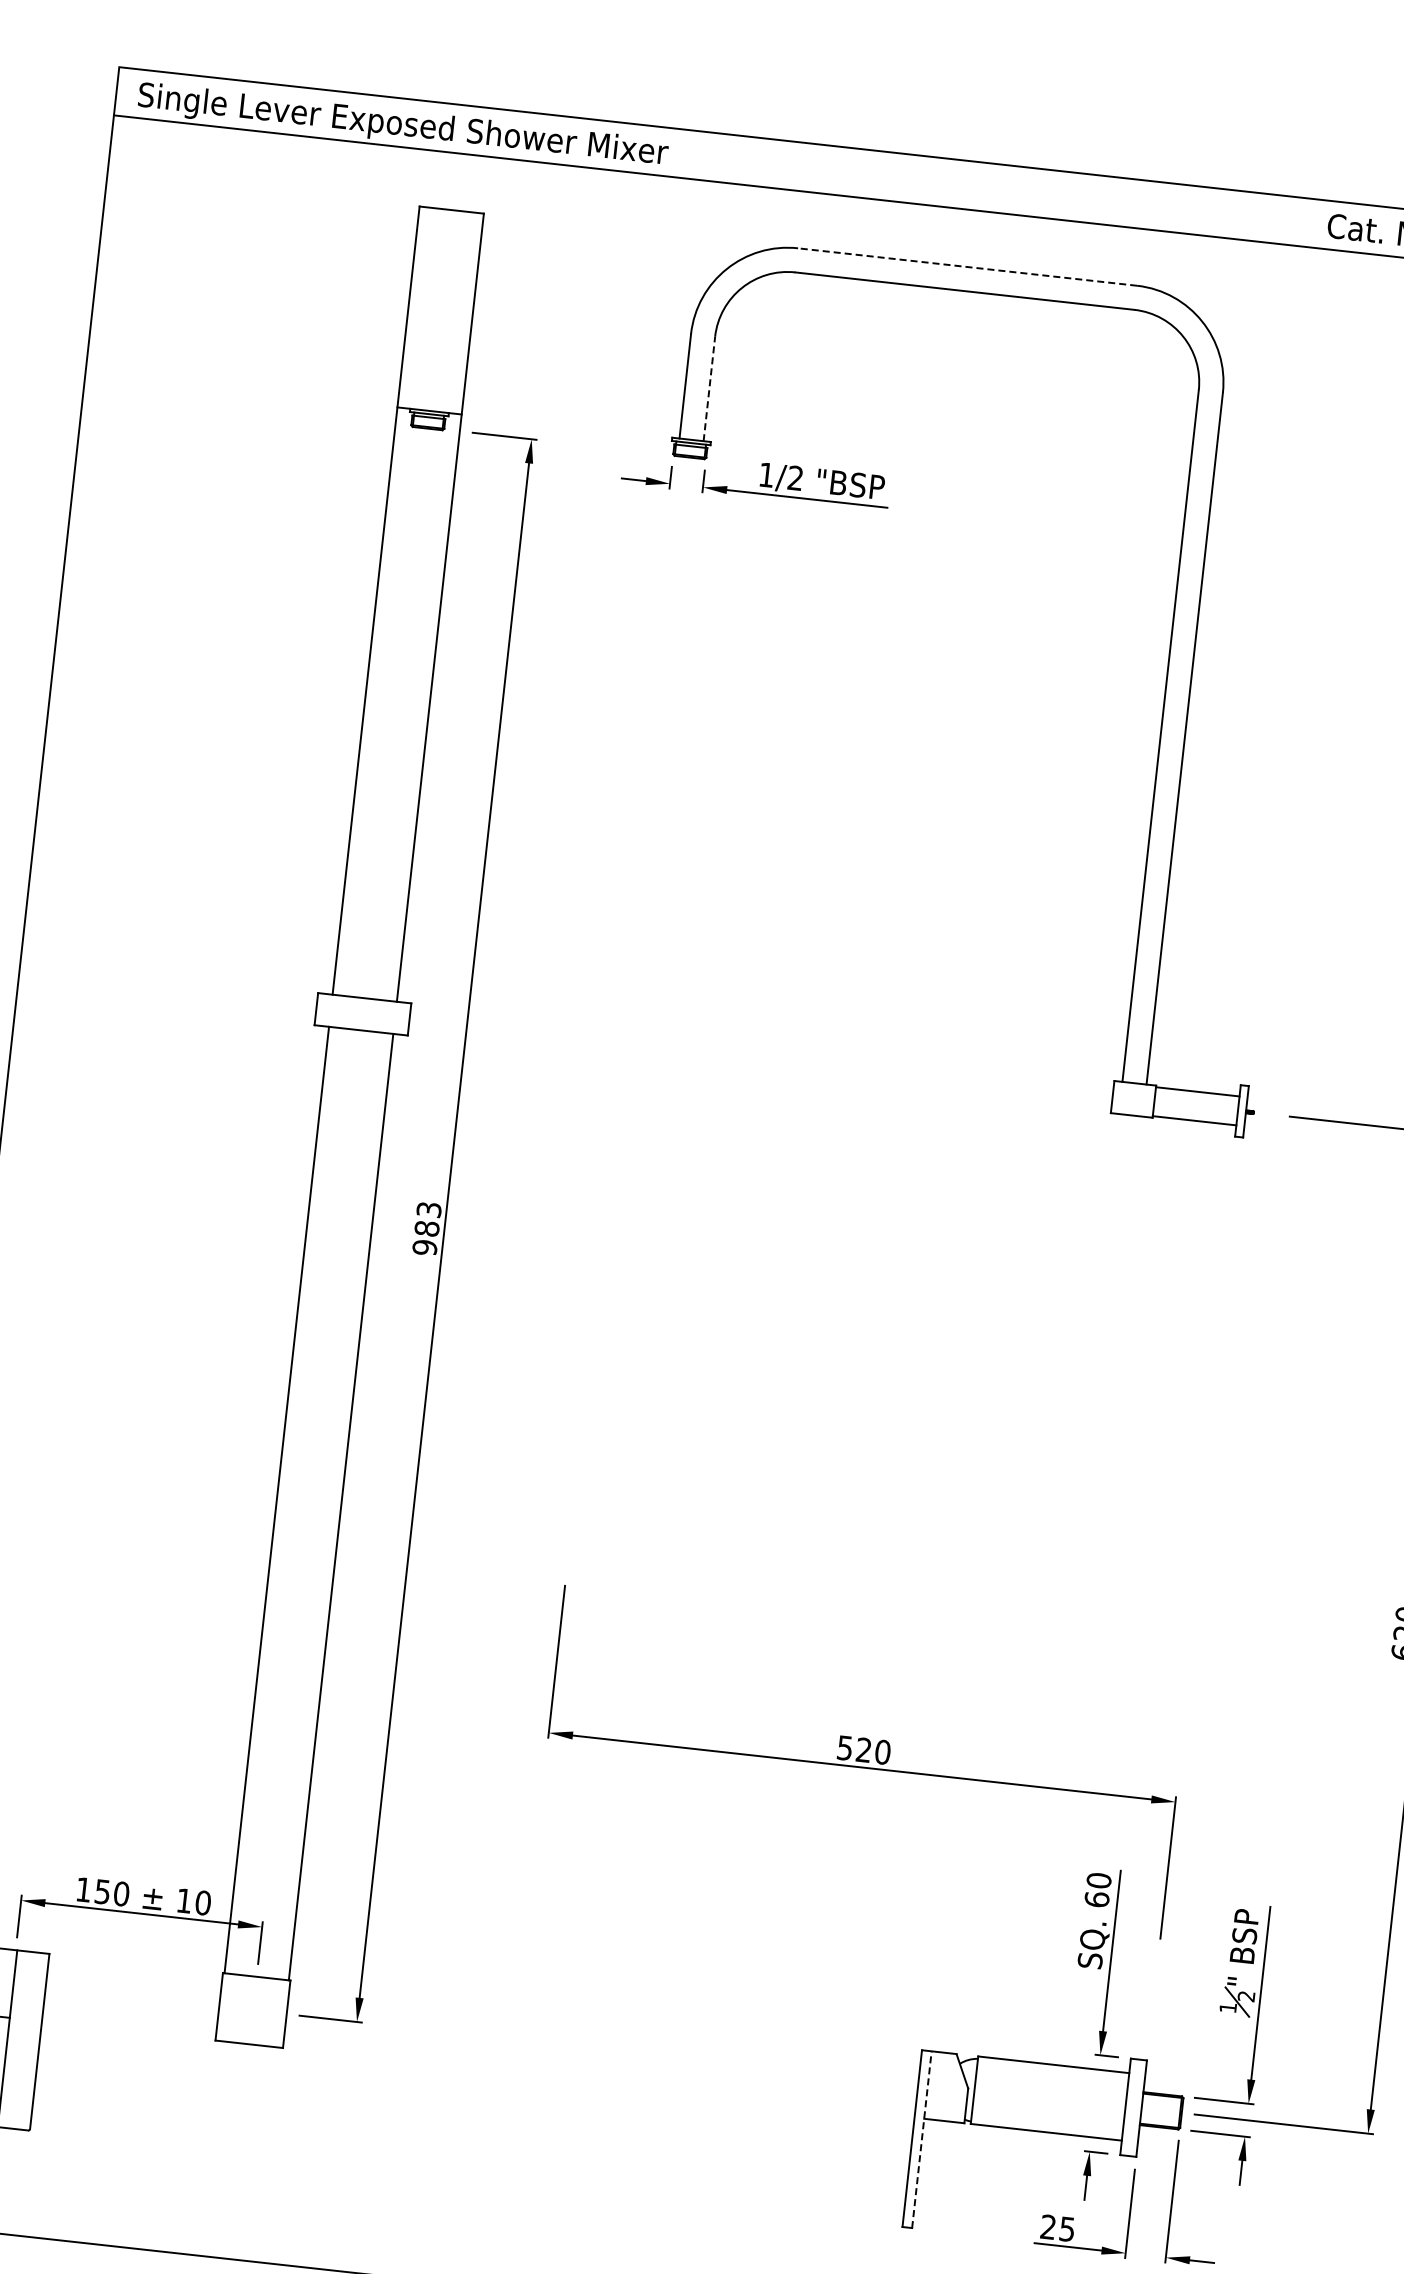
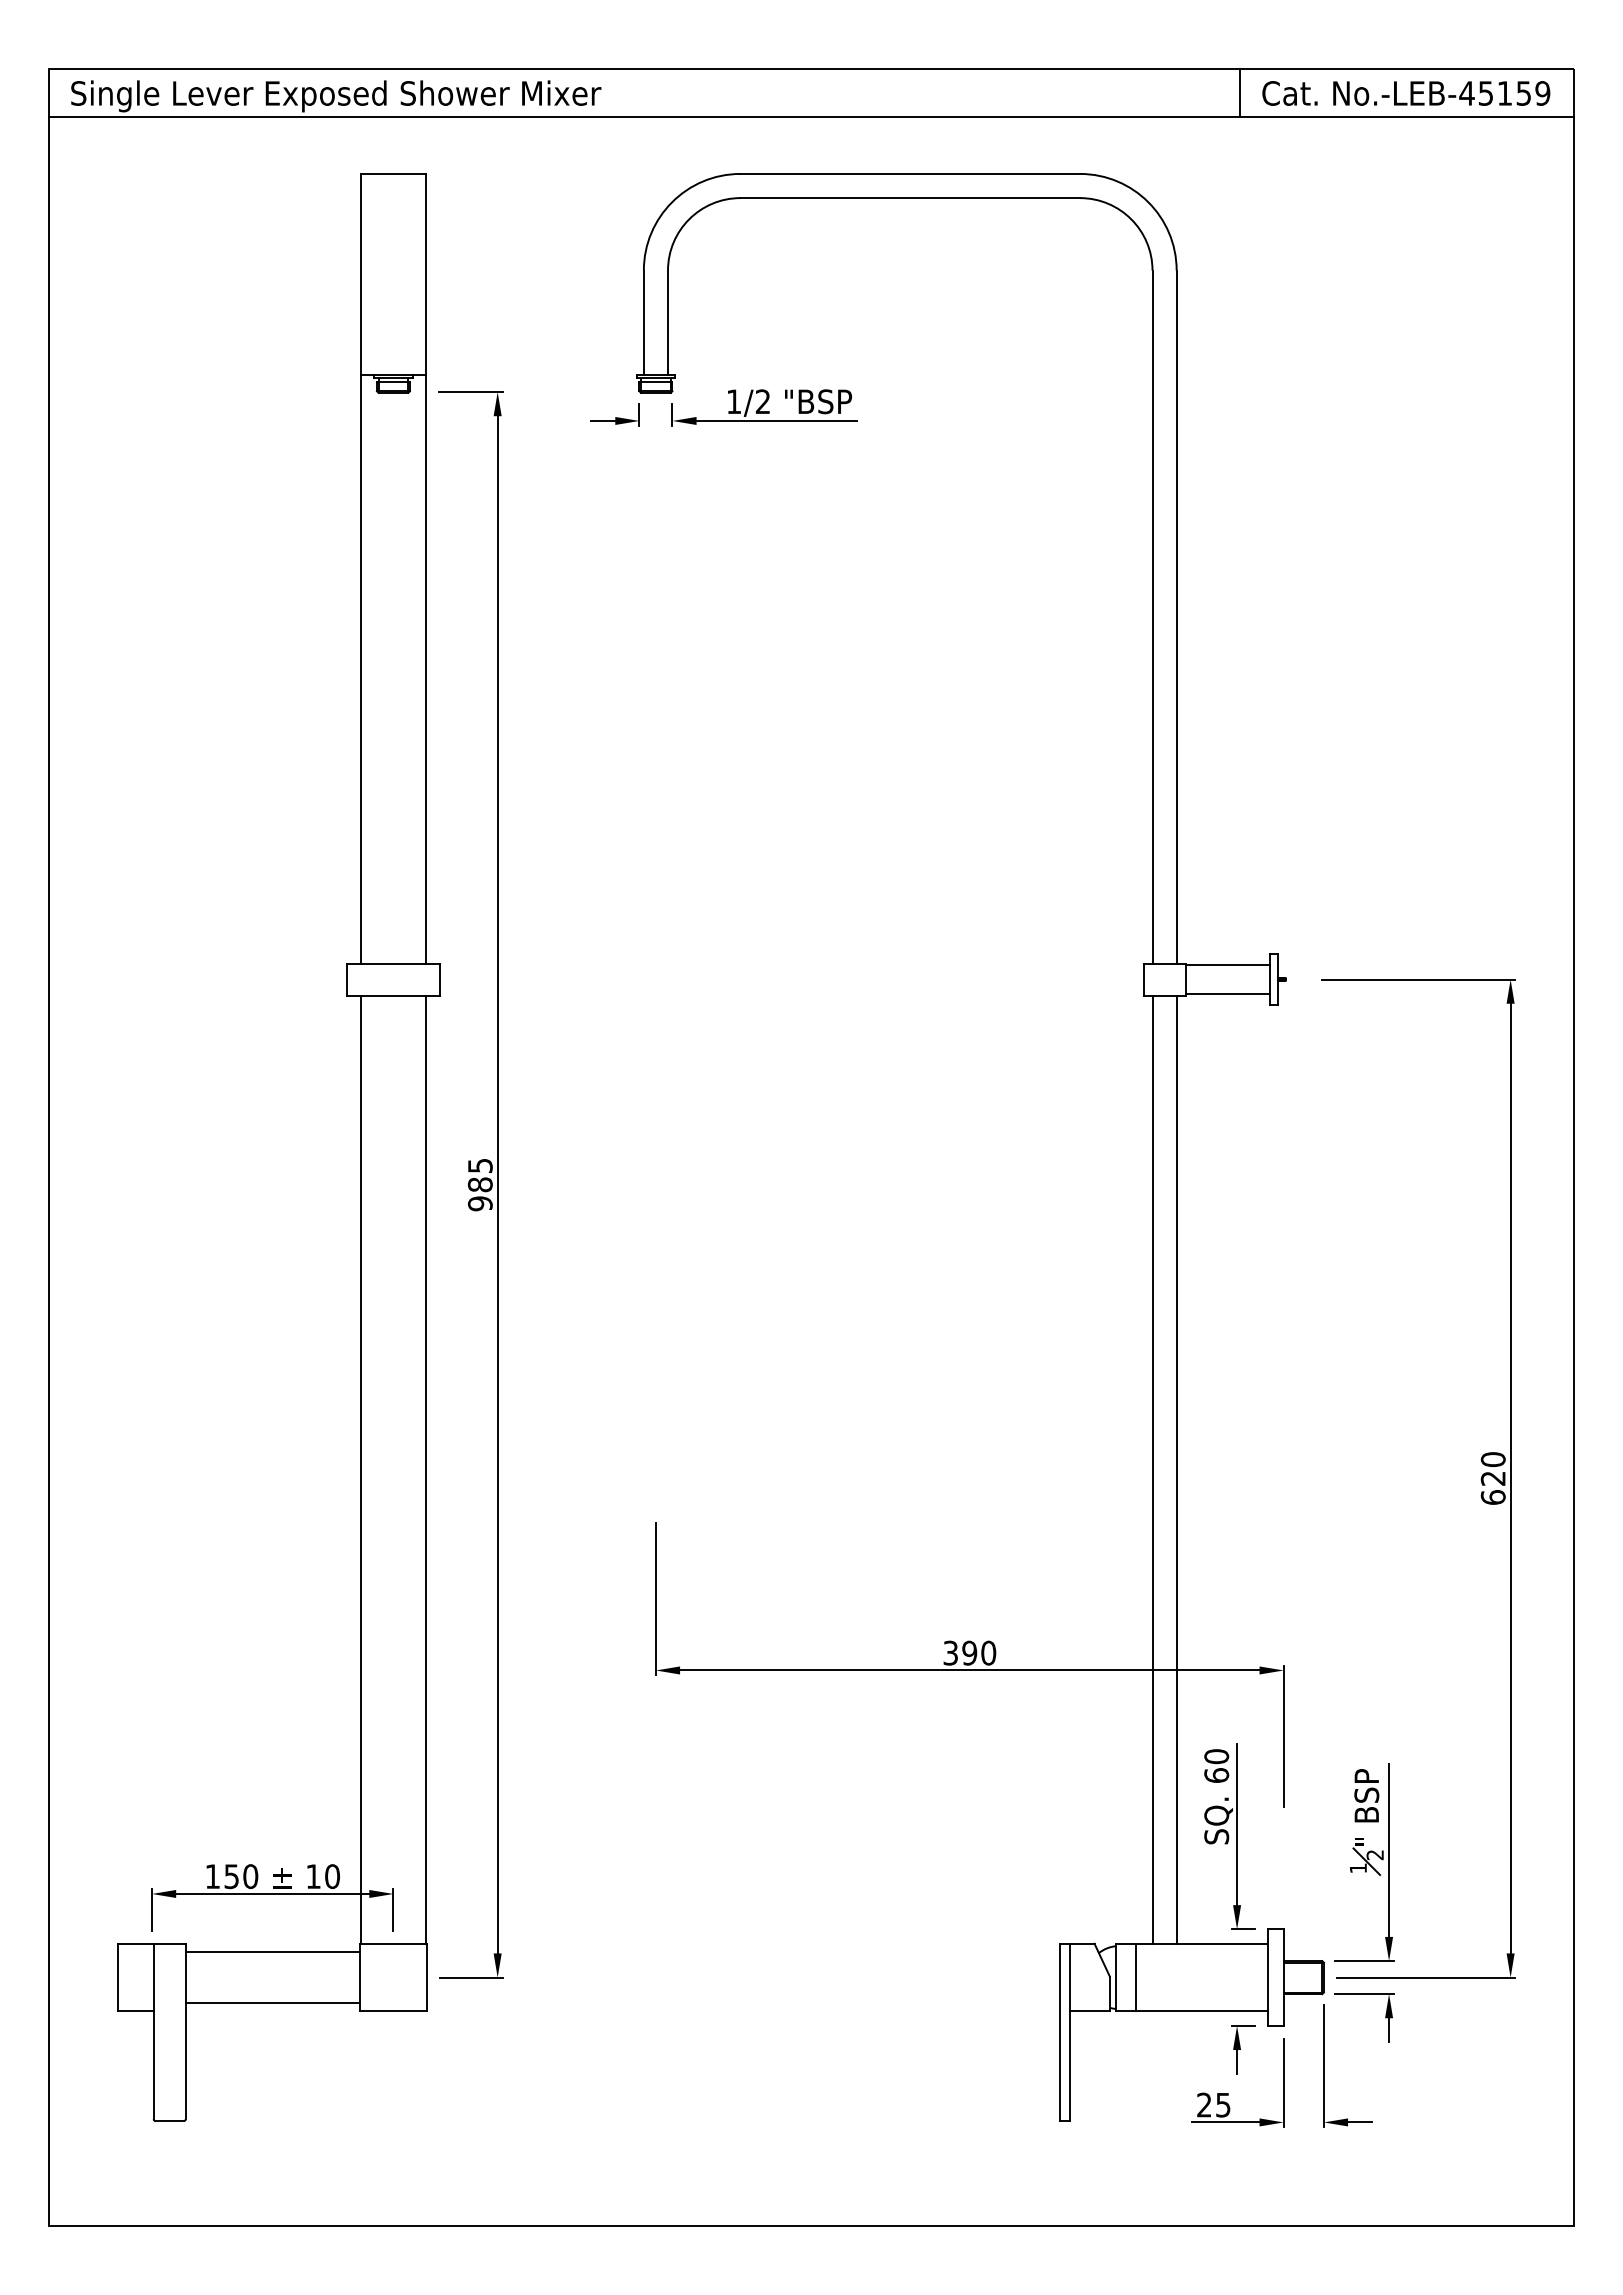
line: (1306, 222) -> (1240, 92), added
line: (967, 266) -> (910, 173), dashed -> solid
line: (709, 388) -> (668, 322), dashed -> solid
text: (428, 1209) -> (479, 1165), 983 -> 985
line: (1066, 1586) -> (1152, 1469), added
line: (1090, 1589) -> (1176, 1469), added
text: (854, 1748) -> (960, 1652), 520 -> 390
line: (135, 1971) -> (272, 1951), added
line: (129, 2023) -> (272, 2003), added
line: (993, 2092) -> (1135, 1977), added
line: (921, 2139) -> (1069, 2032), dashed -> solid

